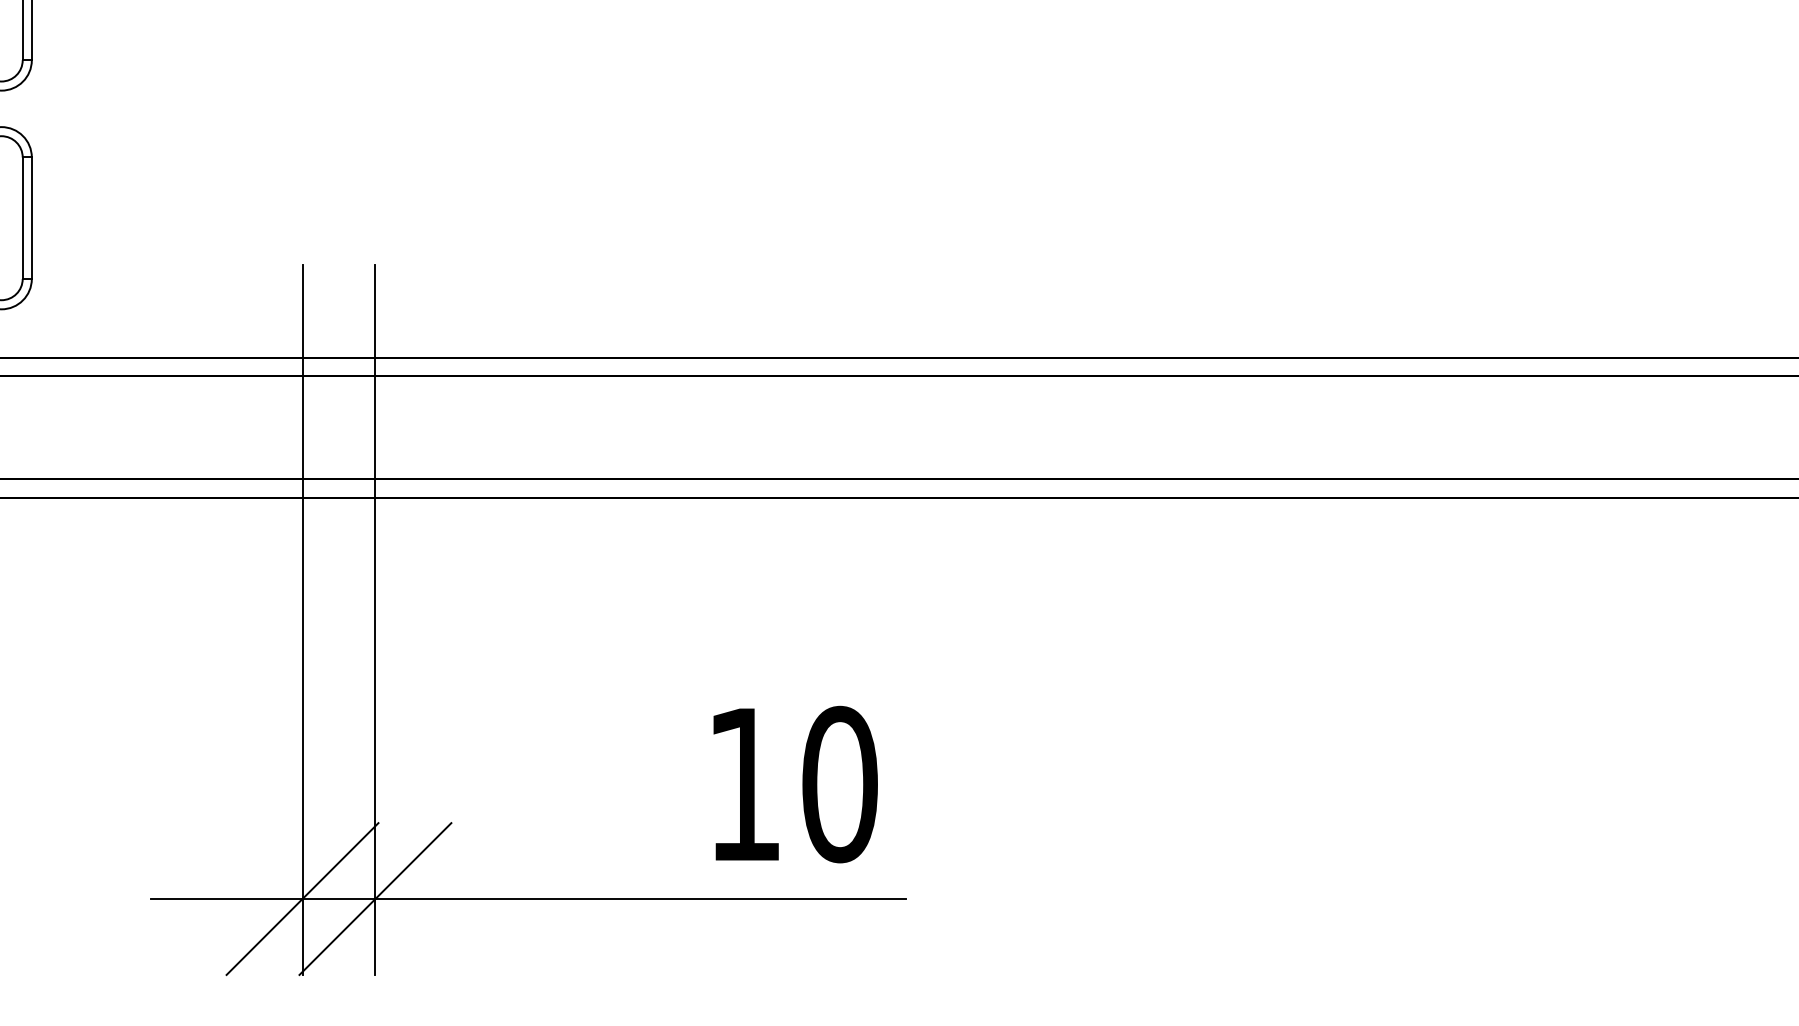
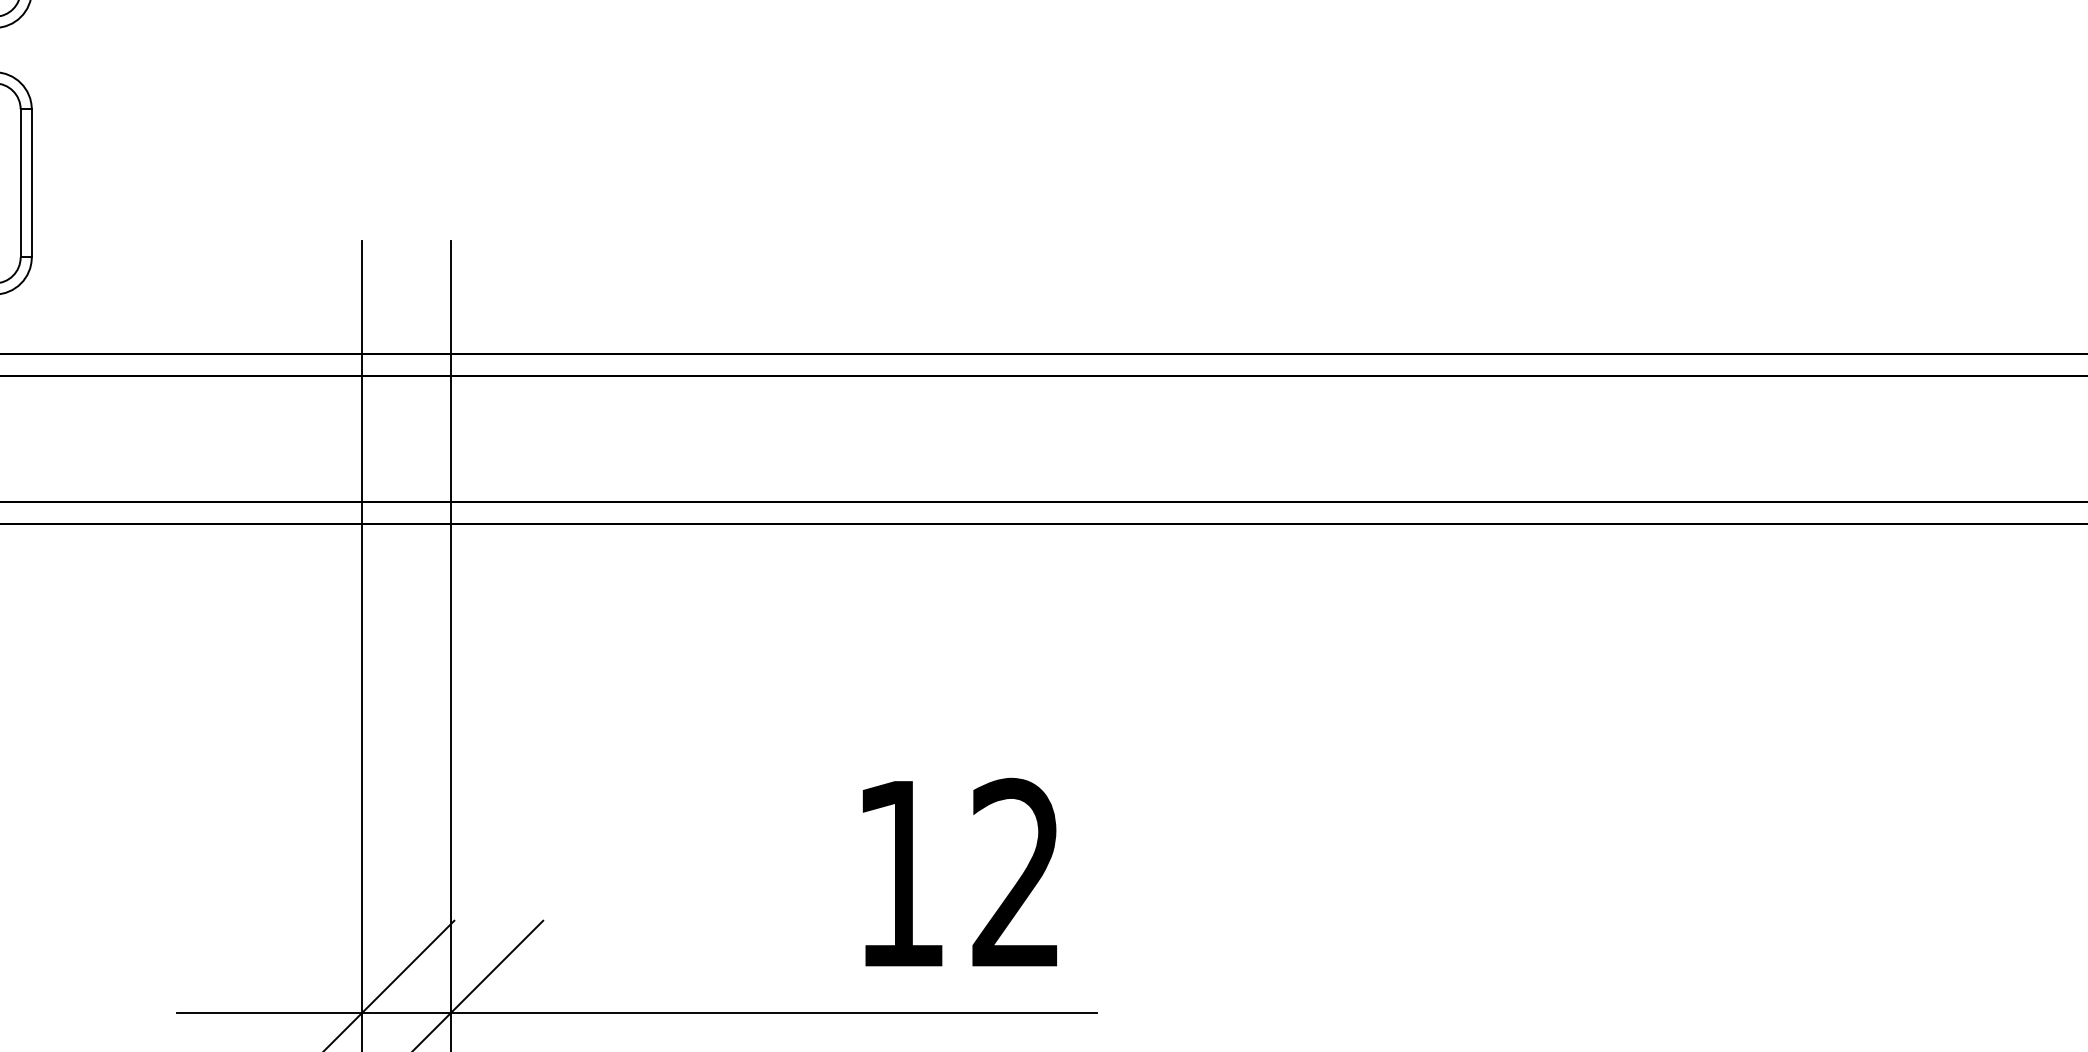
text: (839, 784) -> (1016, 873), 10 -> 12

